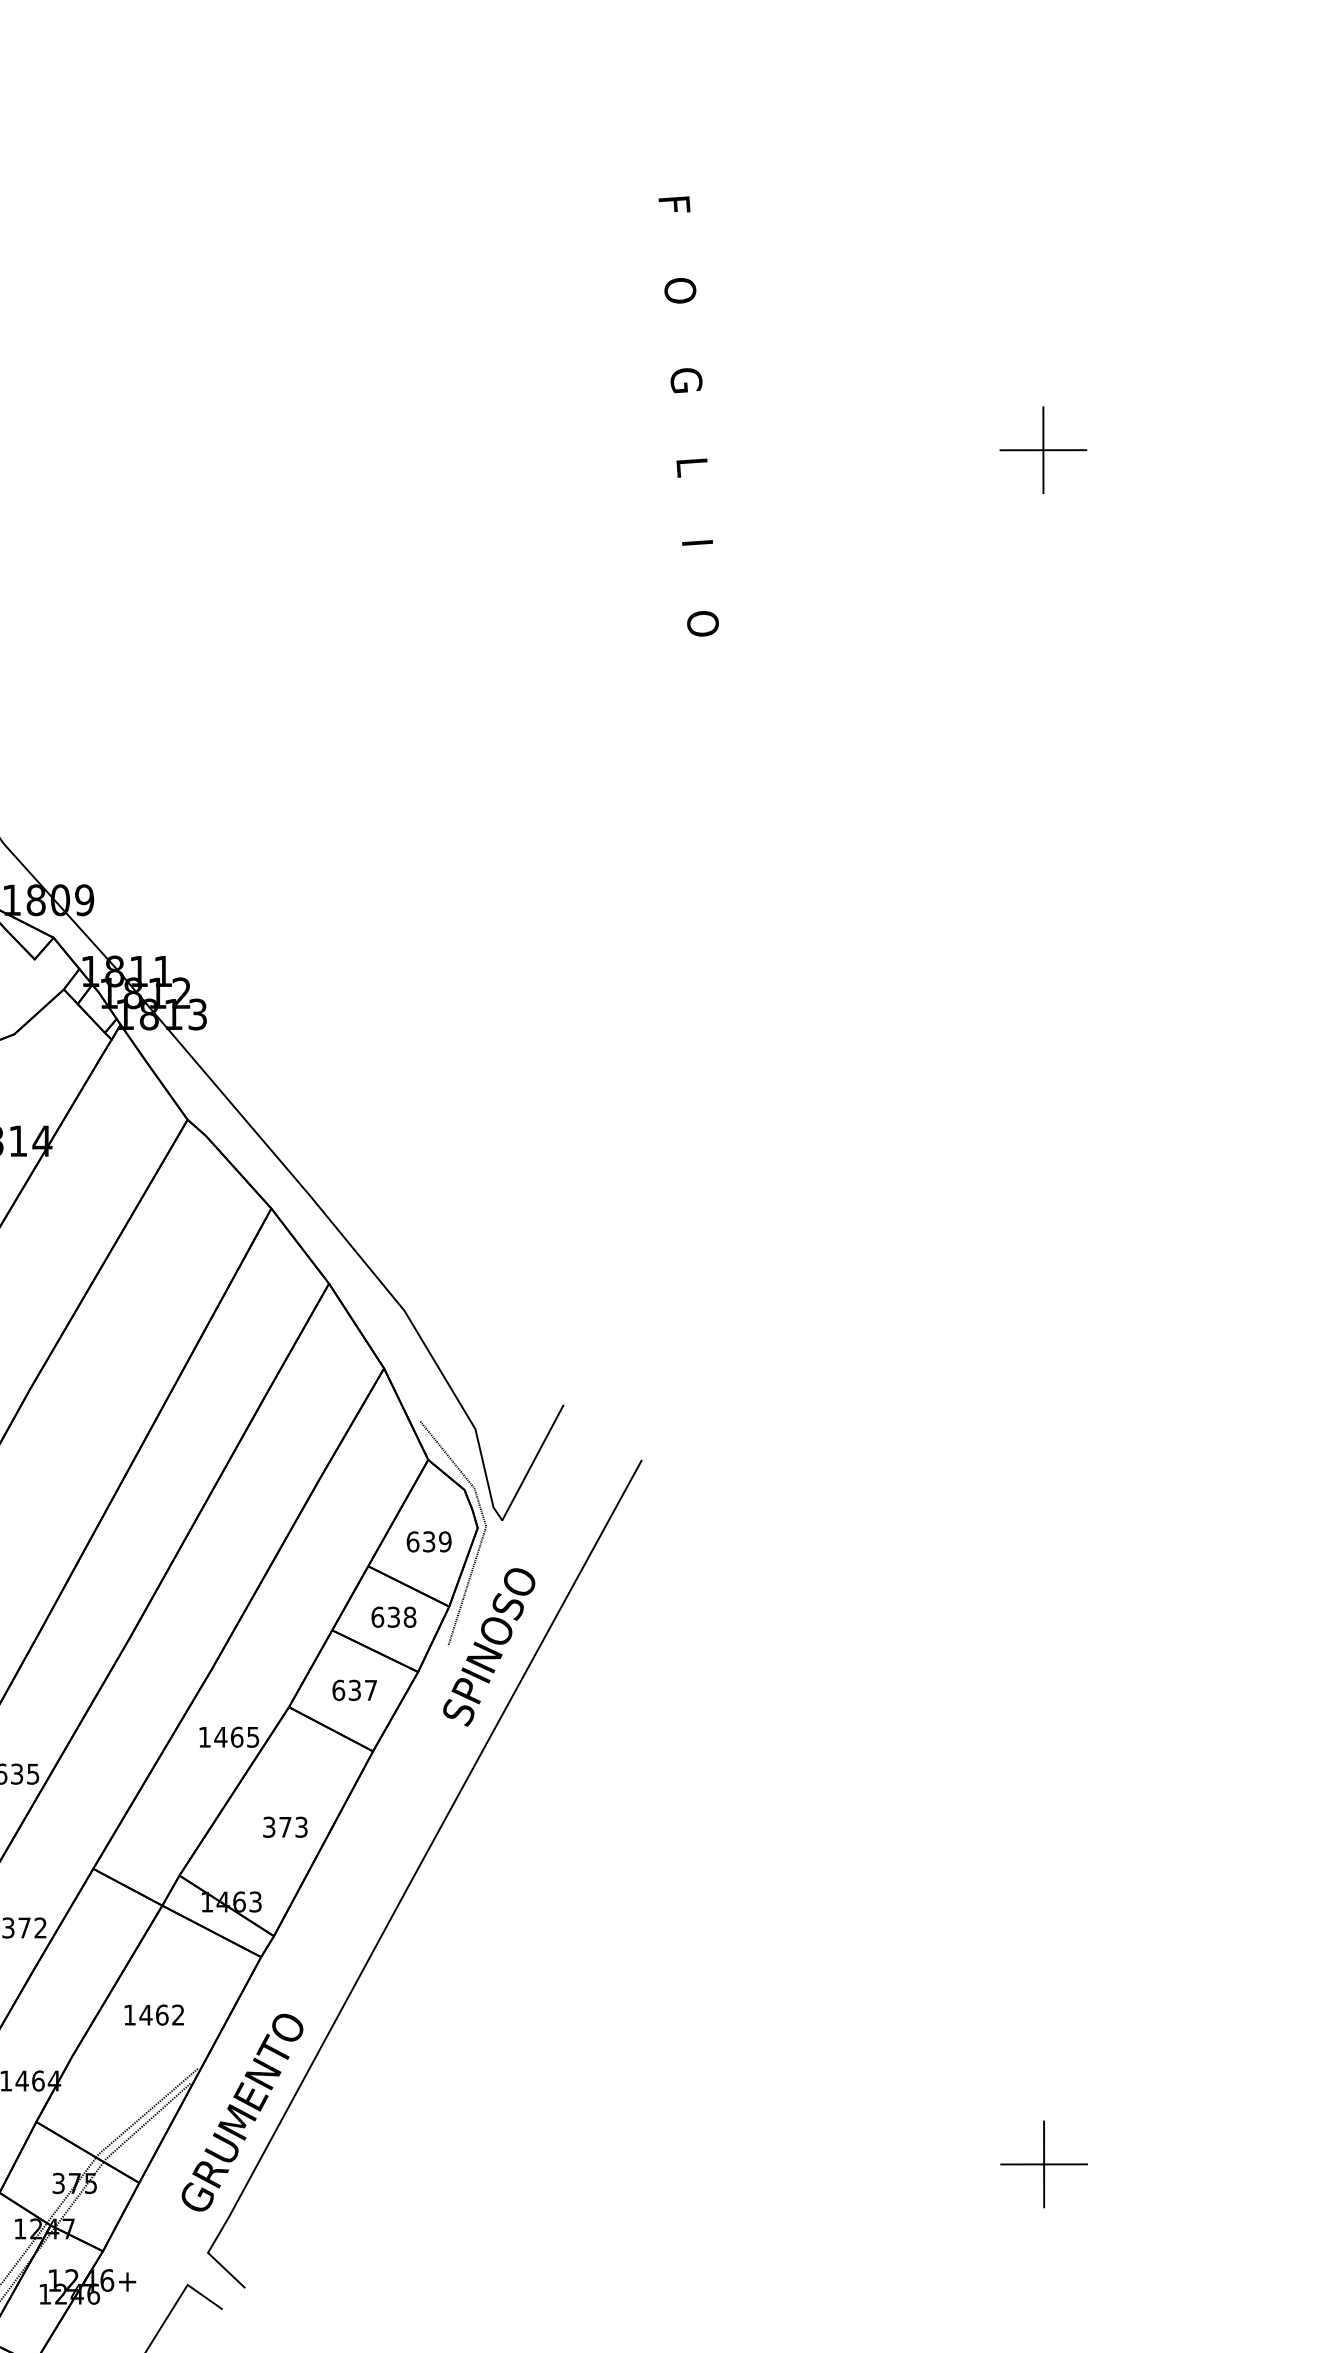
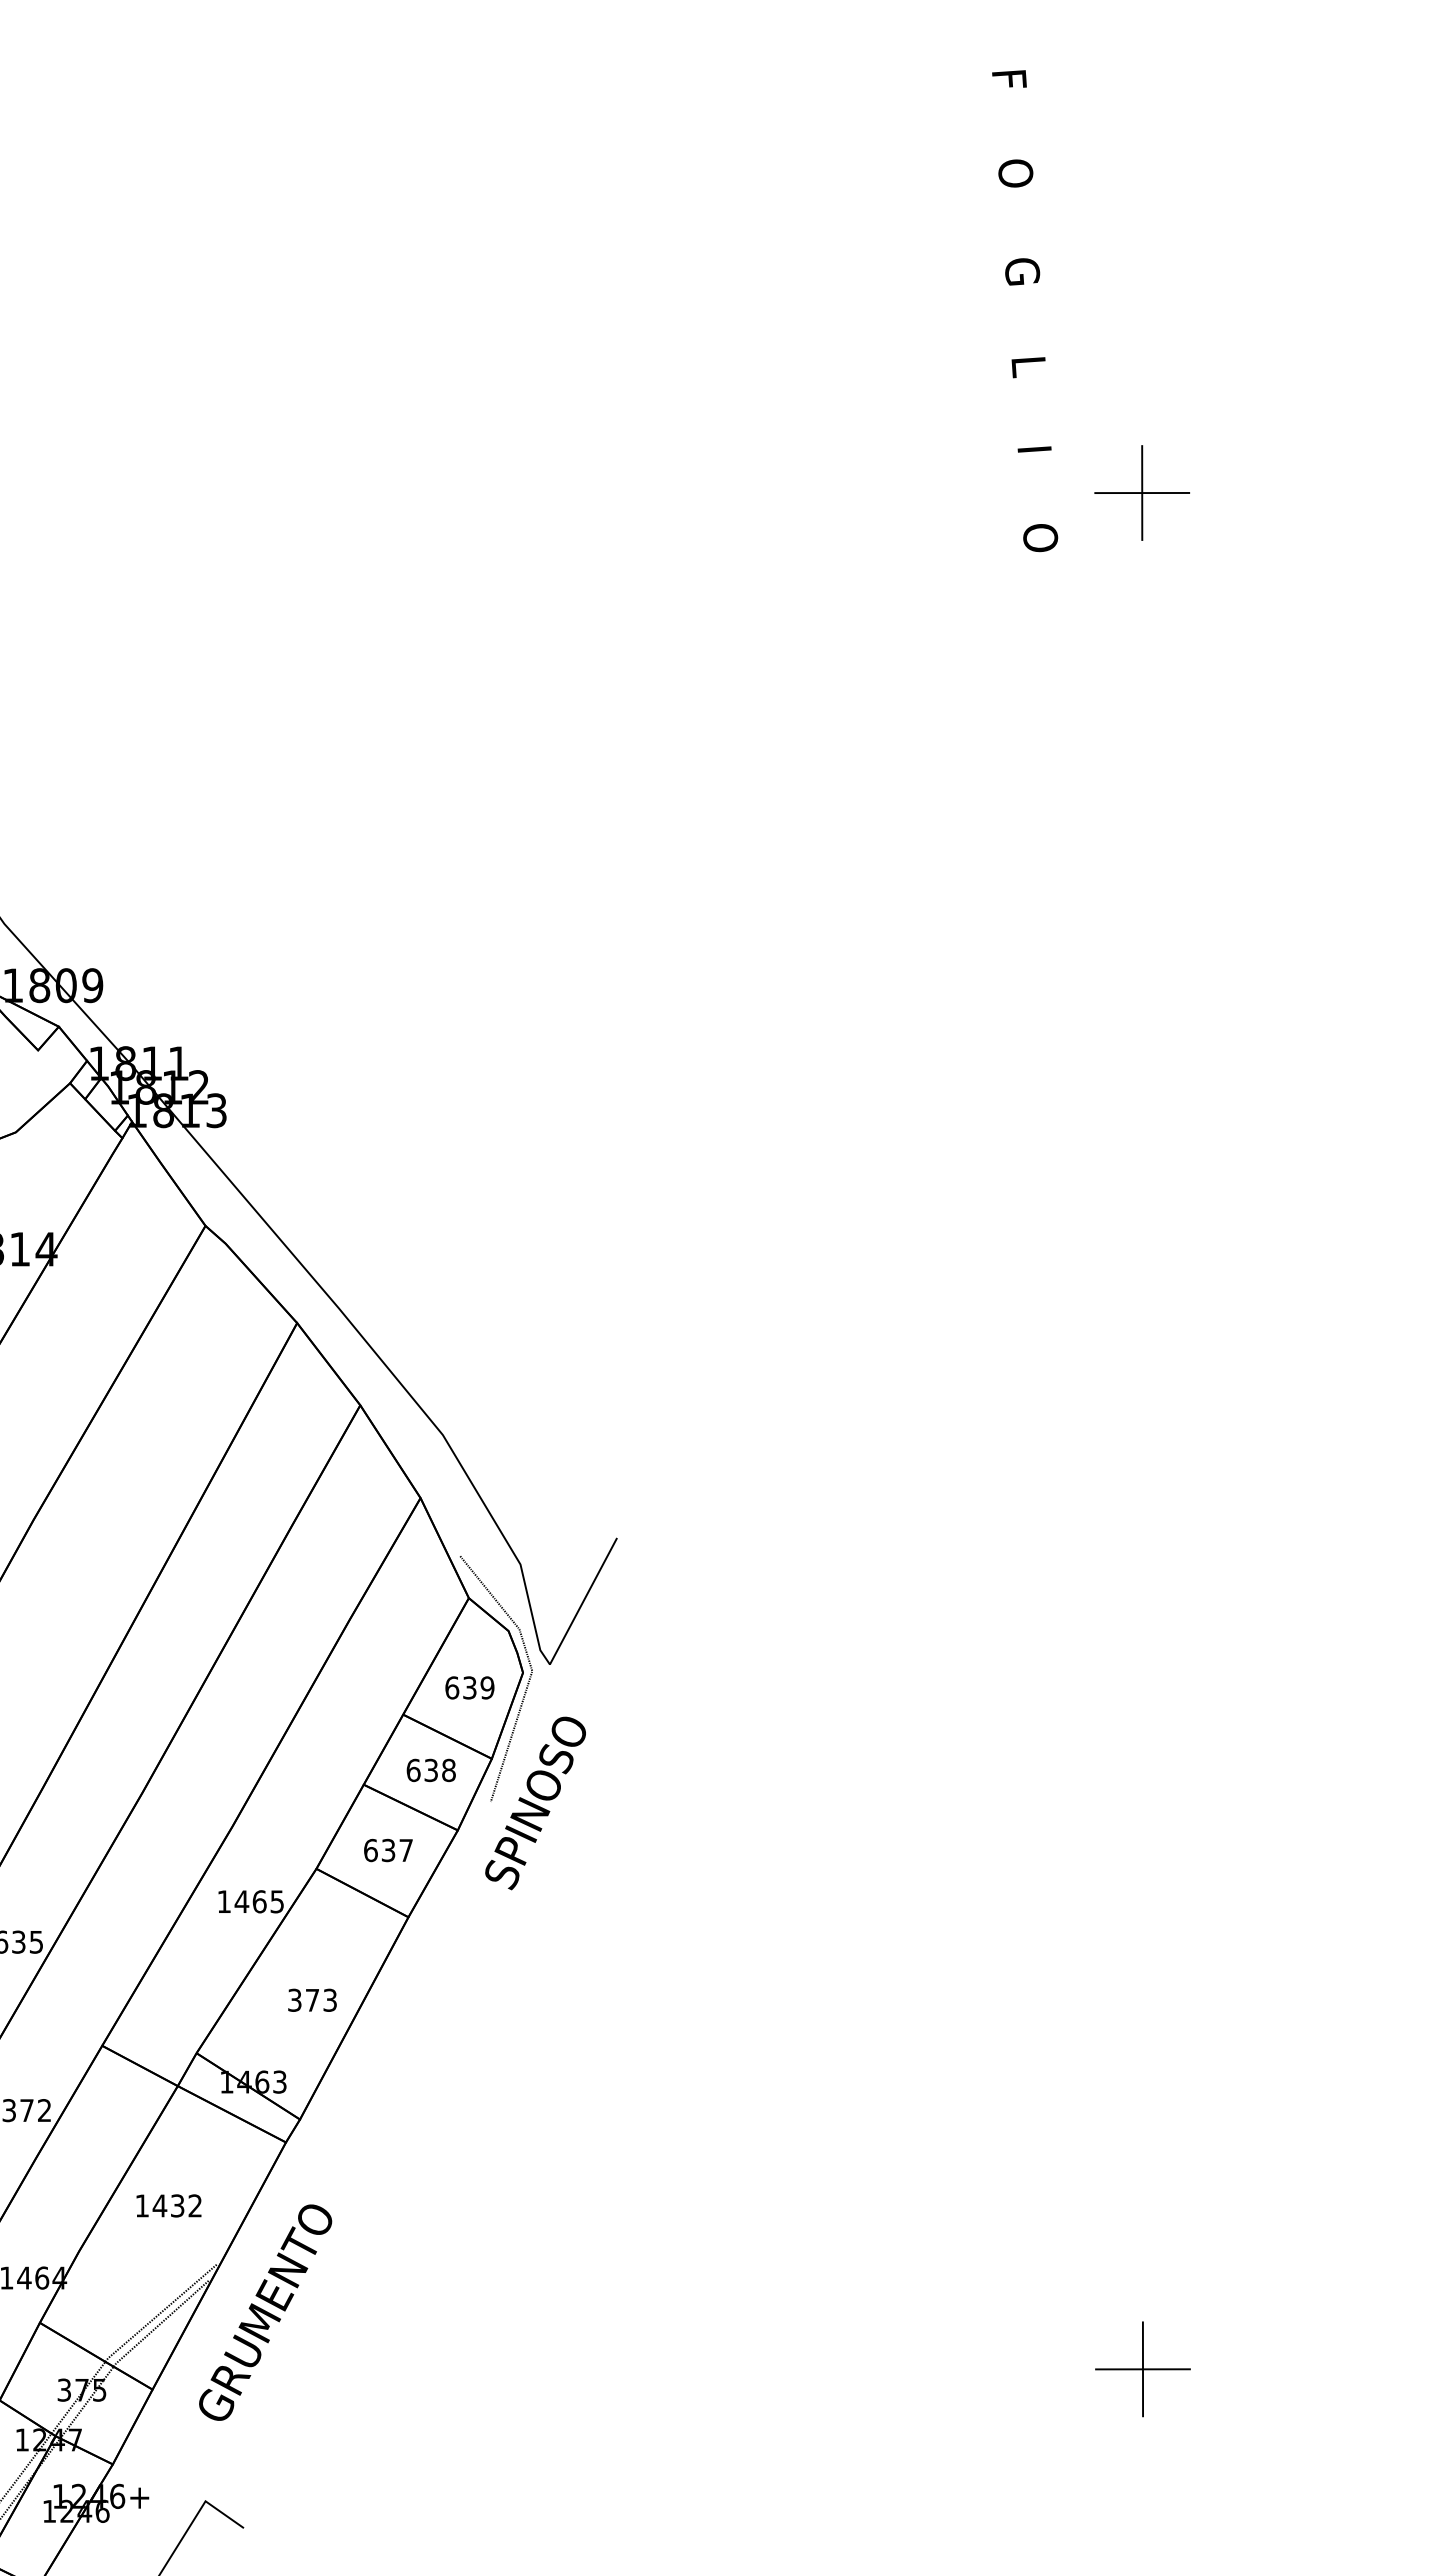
text: (689, 416) -> (1025, 311), moved
line: (417, 1871) -> (457, 2048), removed
text: (162, 2014) -> (177, 2205), 1462 -> 1432

